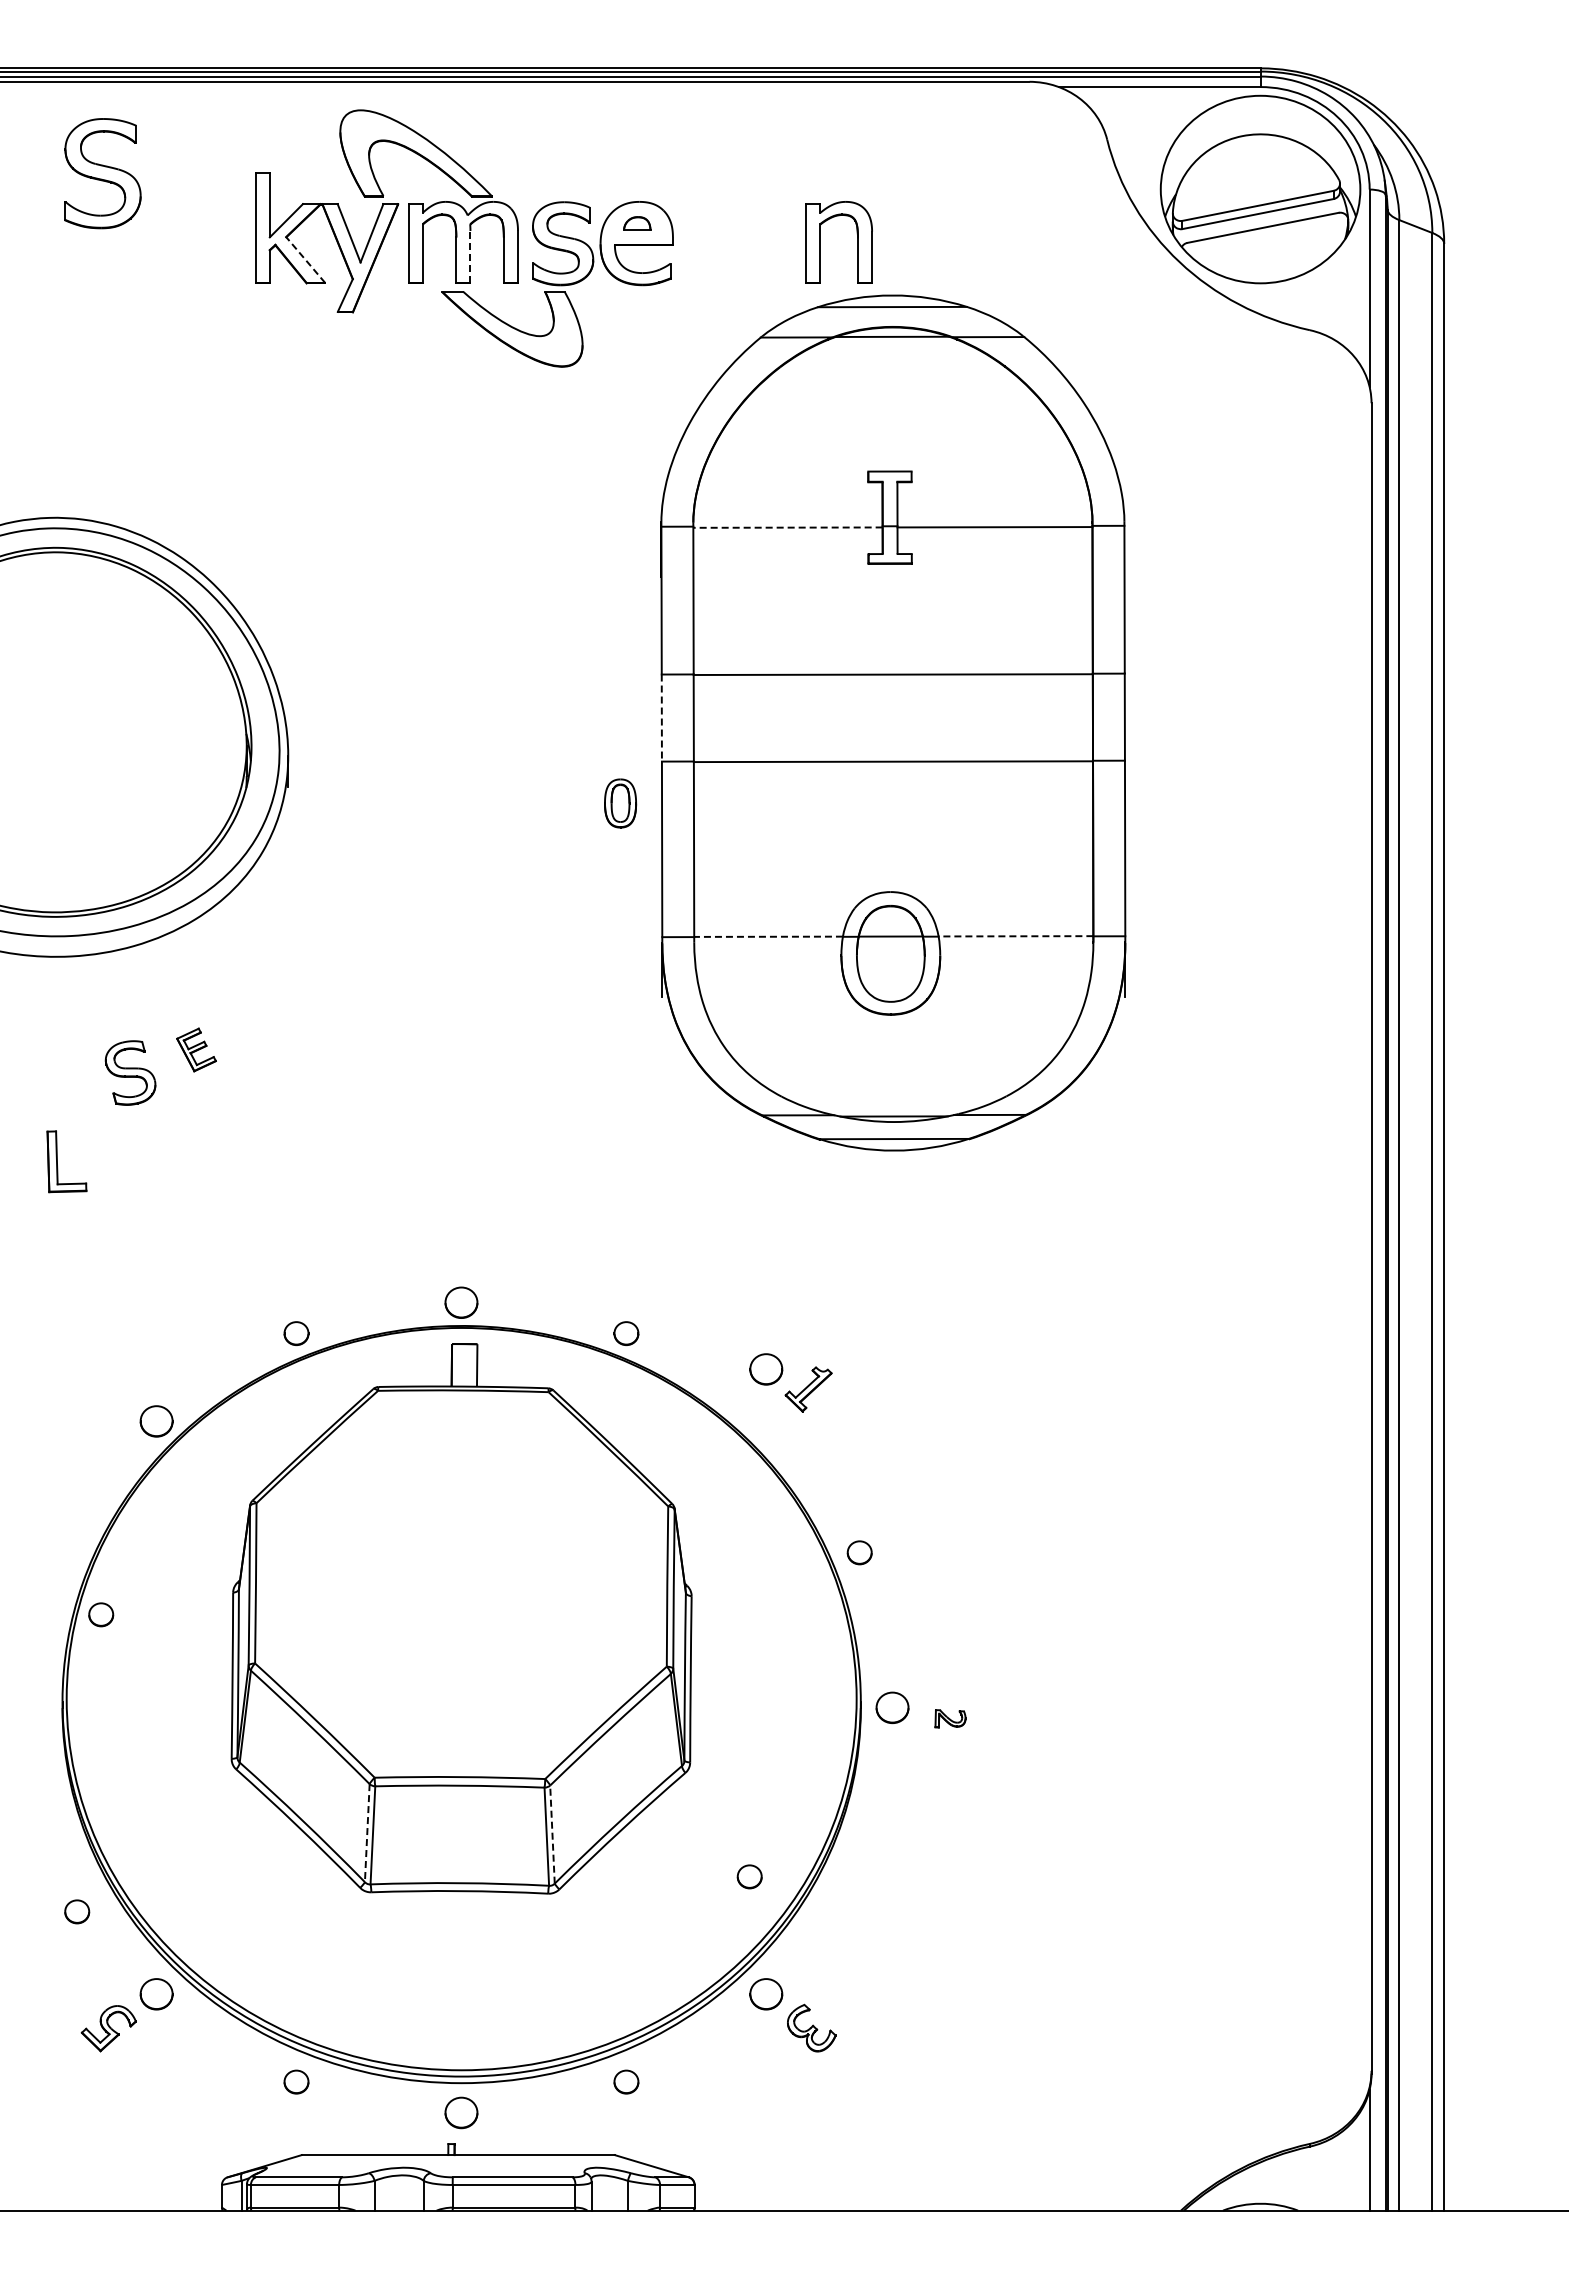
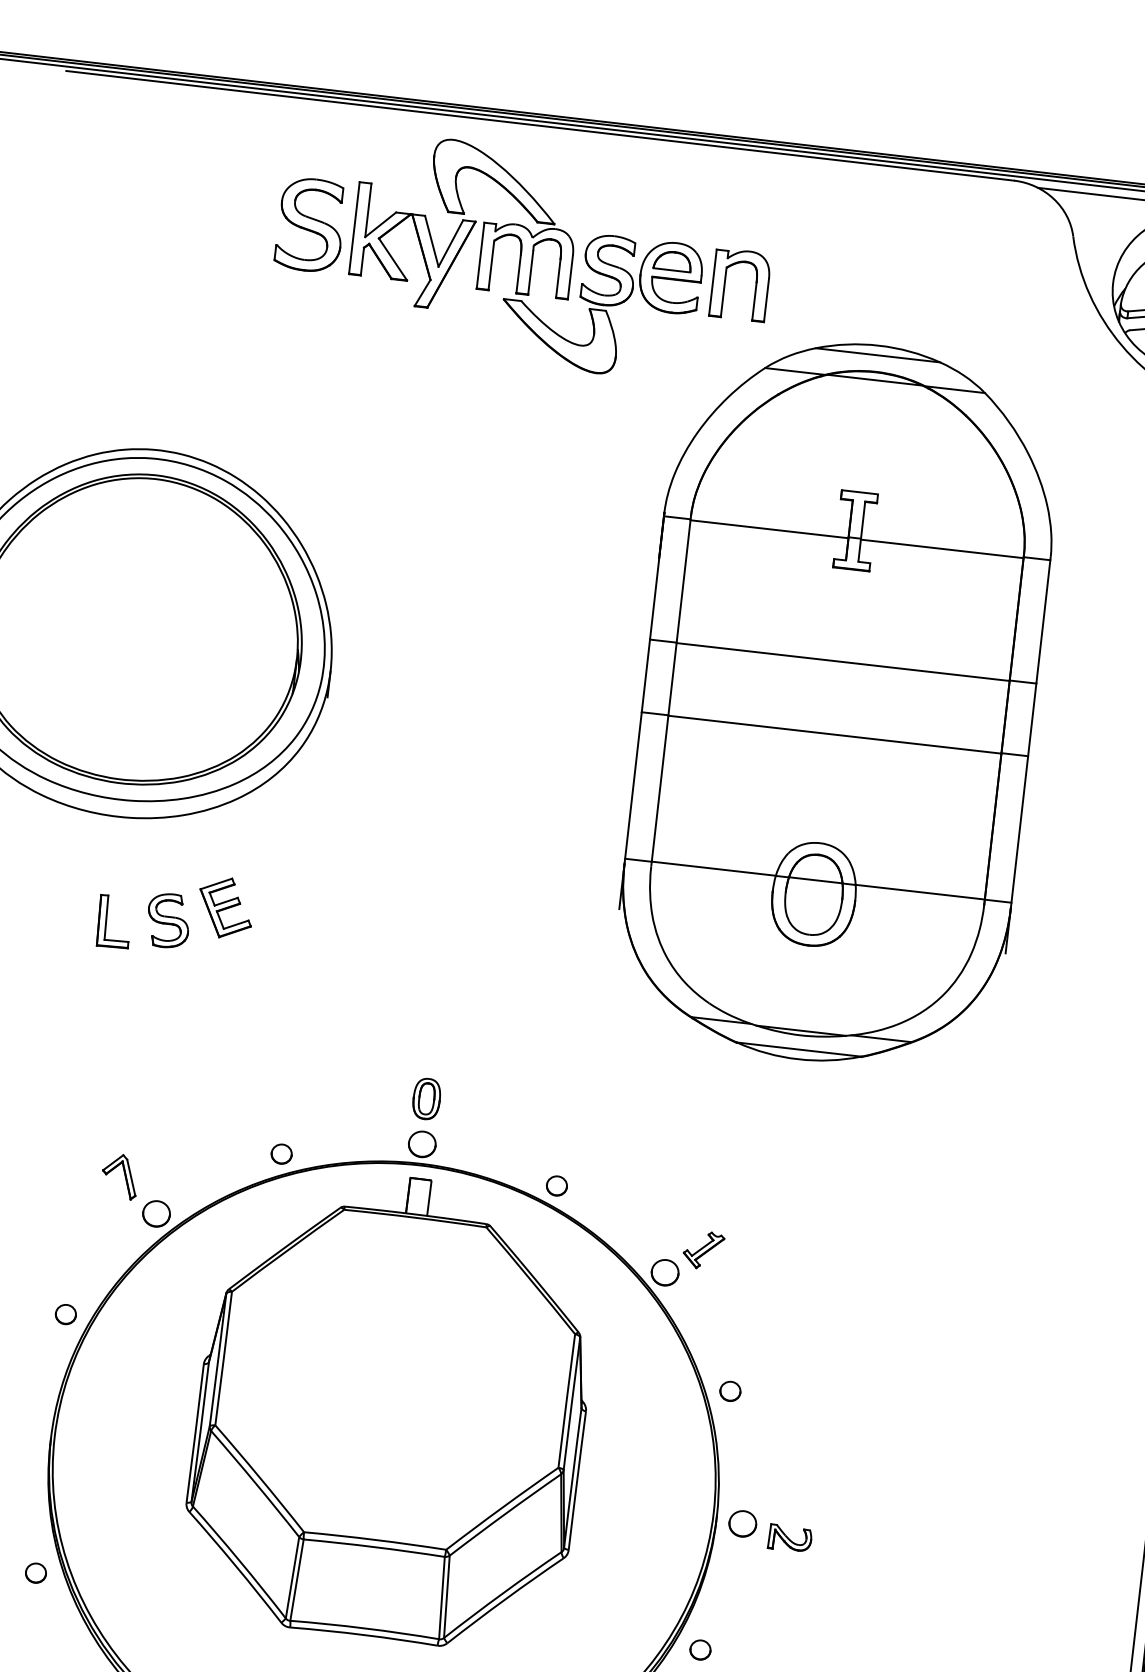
part: (102, 173) -> (310, 224), moved
part: (637, 223) -> (673, 261), size x1.67
part: (820, 242) -> (724, 283), moved
line: (470, 256) -> (530, 272), dashed -> solid
line: (305, 259) -> (392, 258), dashed -> solid
line: (788, 527) -> (769, 529), dashed -> solid
line: (661, 718) -> (645, 676), dashed -> solid
part: (620, 803) -> (426, 1099), moved
line: (768, 936) -> (713, 868), dashed -> solid
line: (1015, 936) -> (919, 892), dashed -> solid
part: (196, 1049) -> (225, 907), size x1.67
part: (57, 1161) -> (106, 920), moved
part: (766, 1369) -> (665, 1272), moved
part: (108, 1381) -> (120, 1175), added
part: (101, 1614) -> (66, 1314), moved
part: (950, 1718) -> (790, 1538), size x1.67
line: (367, 1833) -> (292, 1578), dashed -> solid
line: (552, 1834) -> (446, 1596), dashed -> solid
part: (749, 1876) -> (700, 1649), moved
part: (77, 1911) -> (36, 1572), moved

